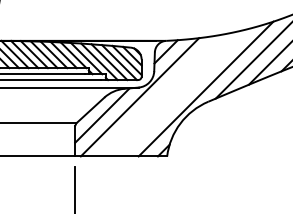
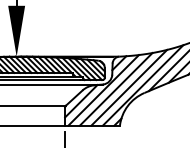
line: (183, 92) -> (129, 87), added
line: (159, 95) -> (115, 89), added

